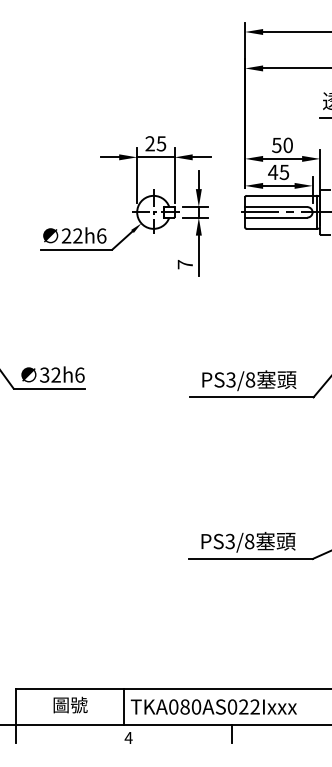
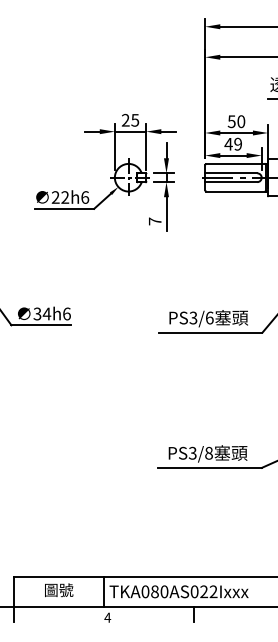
text: (284, 171) -> (238, 143), 45 -> 49
text: (56, 374) -> (47, 313), 32h6 -> 34h6
text: (250, 379) -> (209, 317), PS3/8 -> PS3/6

